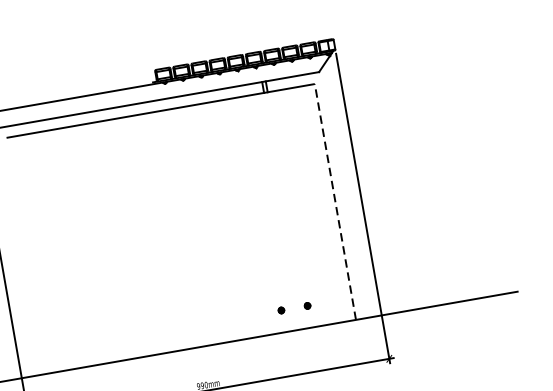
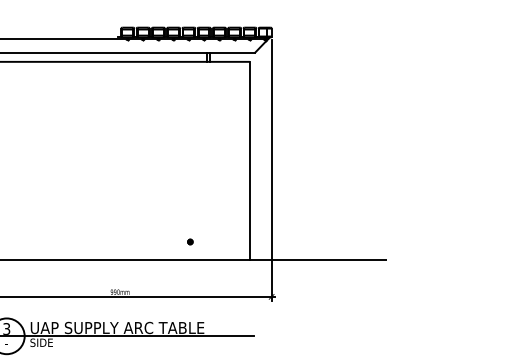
line: (334, 201) -> (249, 160), dashed -> solid
part: (307, 305) -> (212, 241), removed

